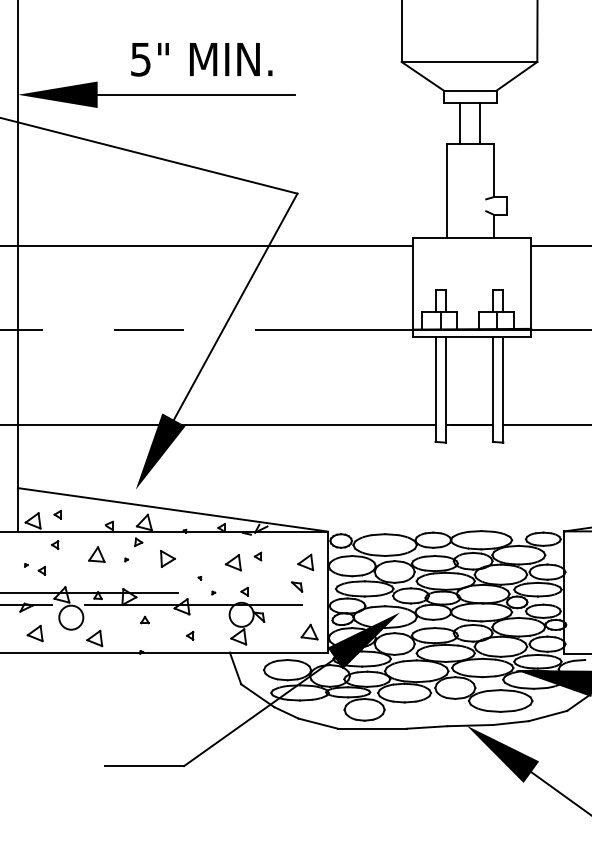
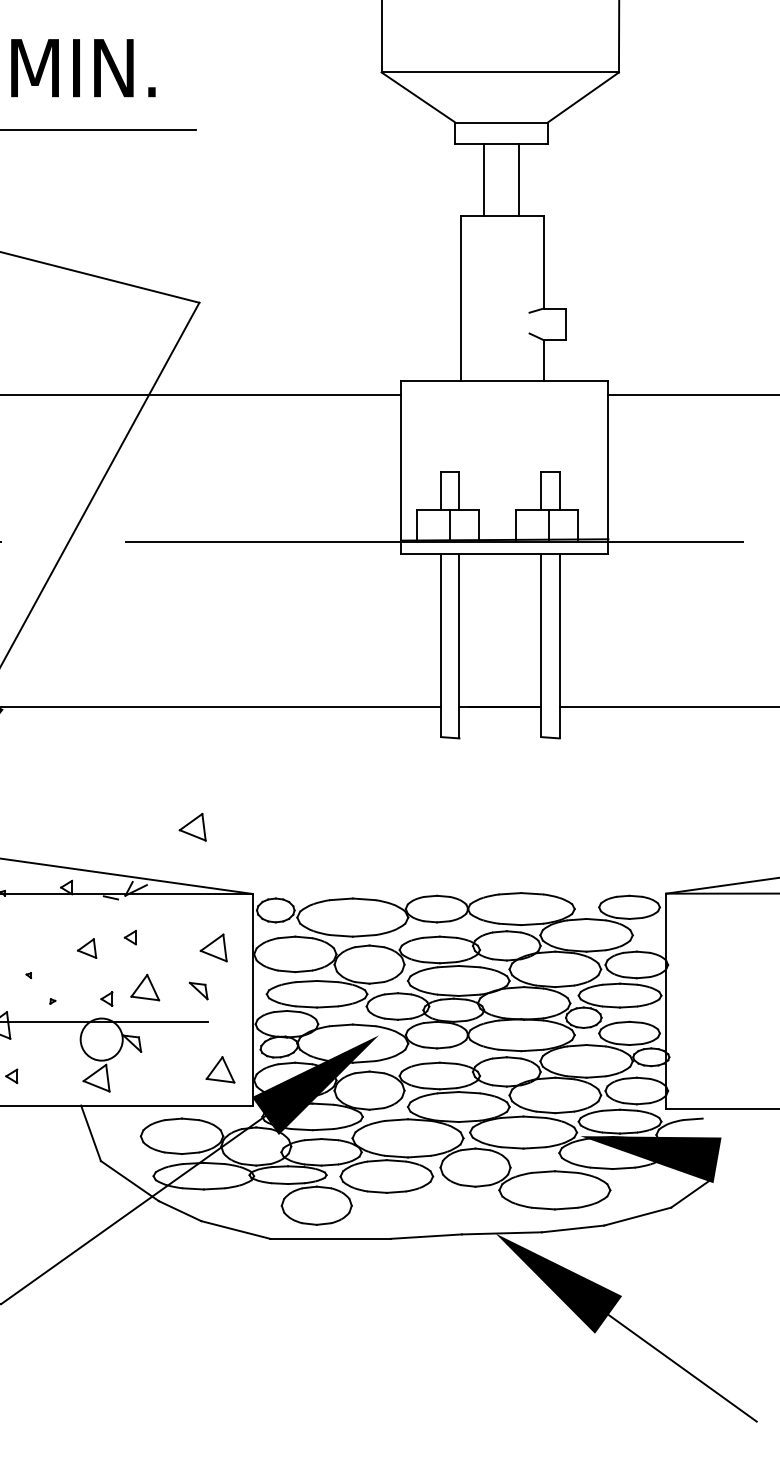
part: (293, 493) -> (192, 827), added
part: (232, 562) -> (85, 948), size x0.7
part: (266, 584) -> (145, 986), added

